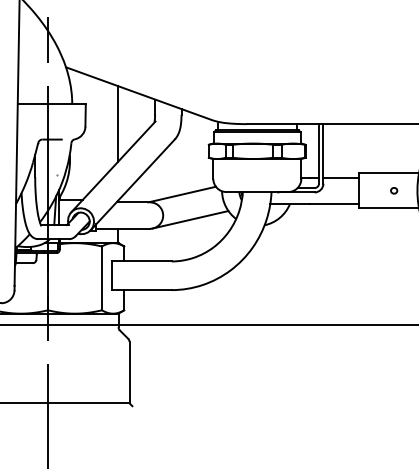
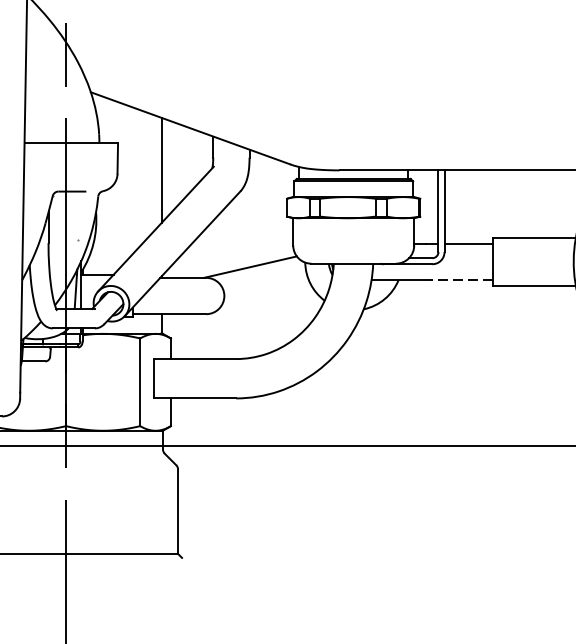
part: (394, 190) -> (542, 261), removed
line: (333, 204) -> (458, 280), solid -> dashed
line: (190, 219) -> (261, 301), removed

